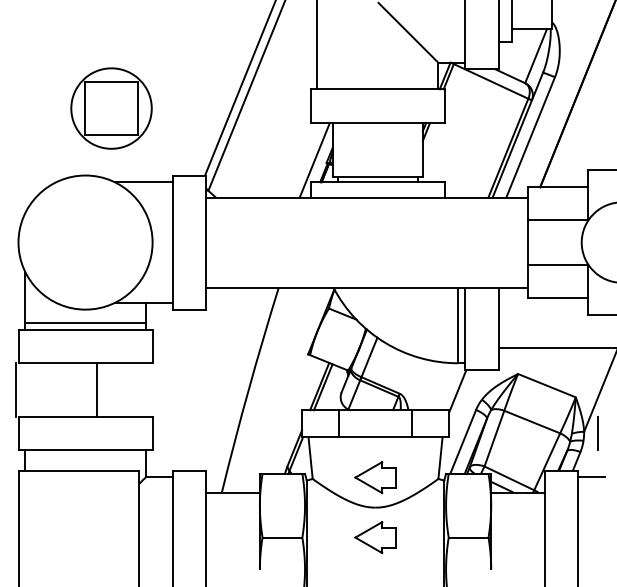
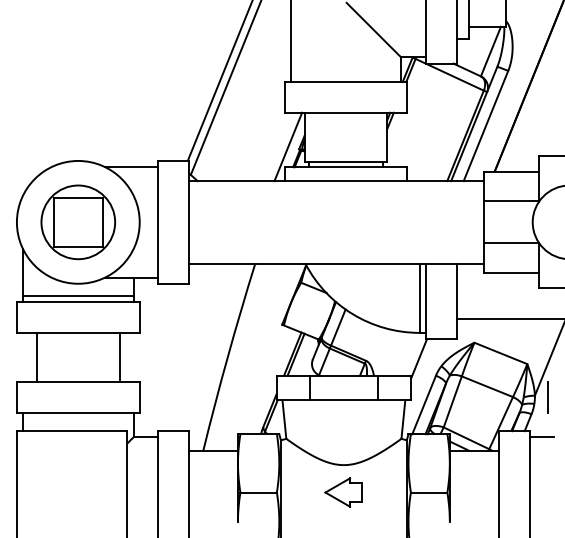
part: (111, 108) -> (78, 222), moved
line: (16, 389) -> (37, 356), moved
line: (96, 389) -> (119, 356), moved
part: (375, 477) -> (343, 437), removed

